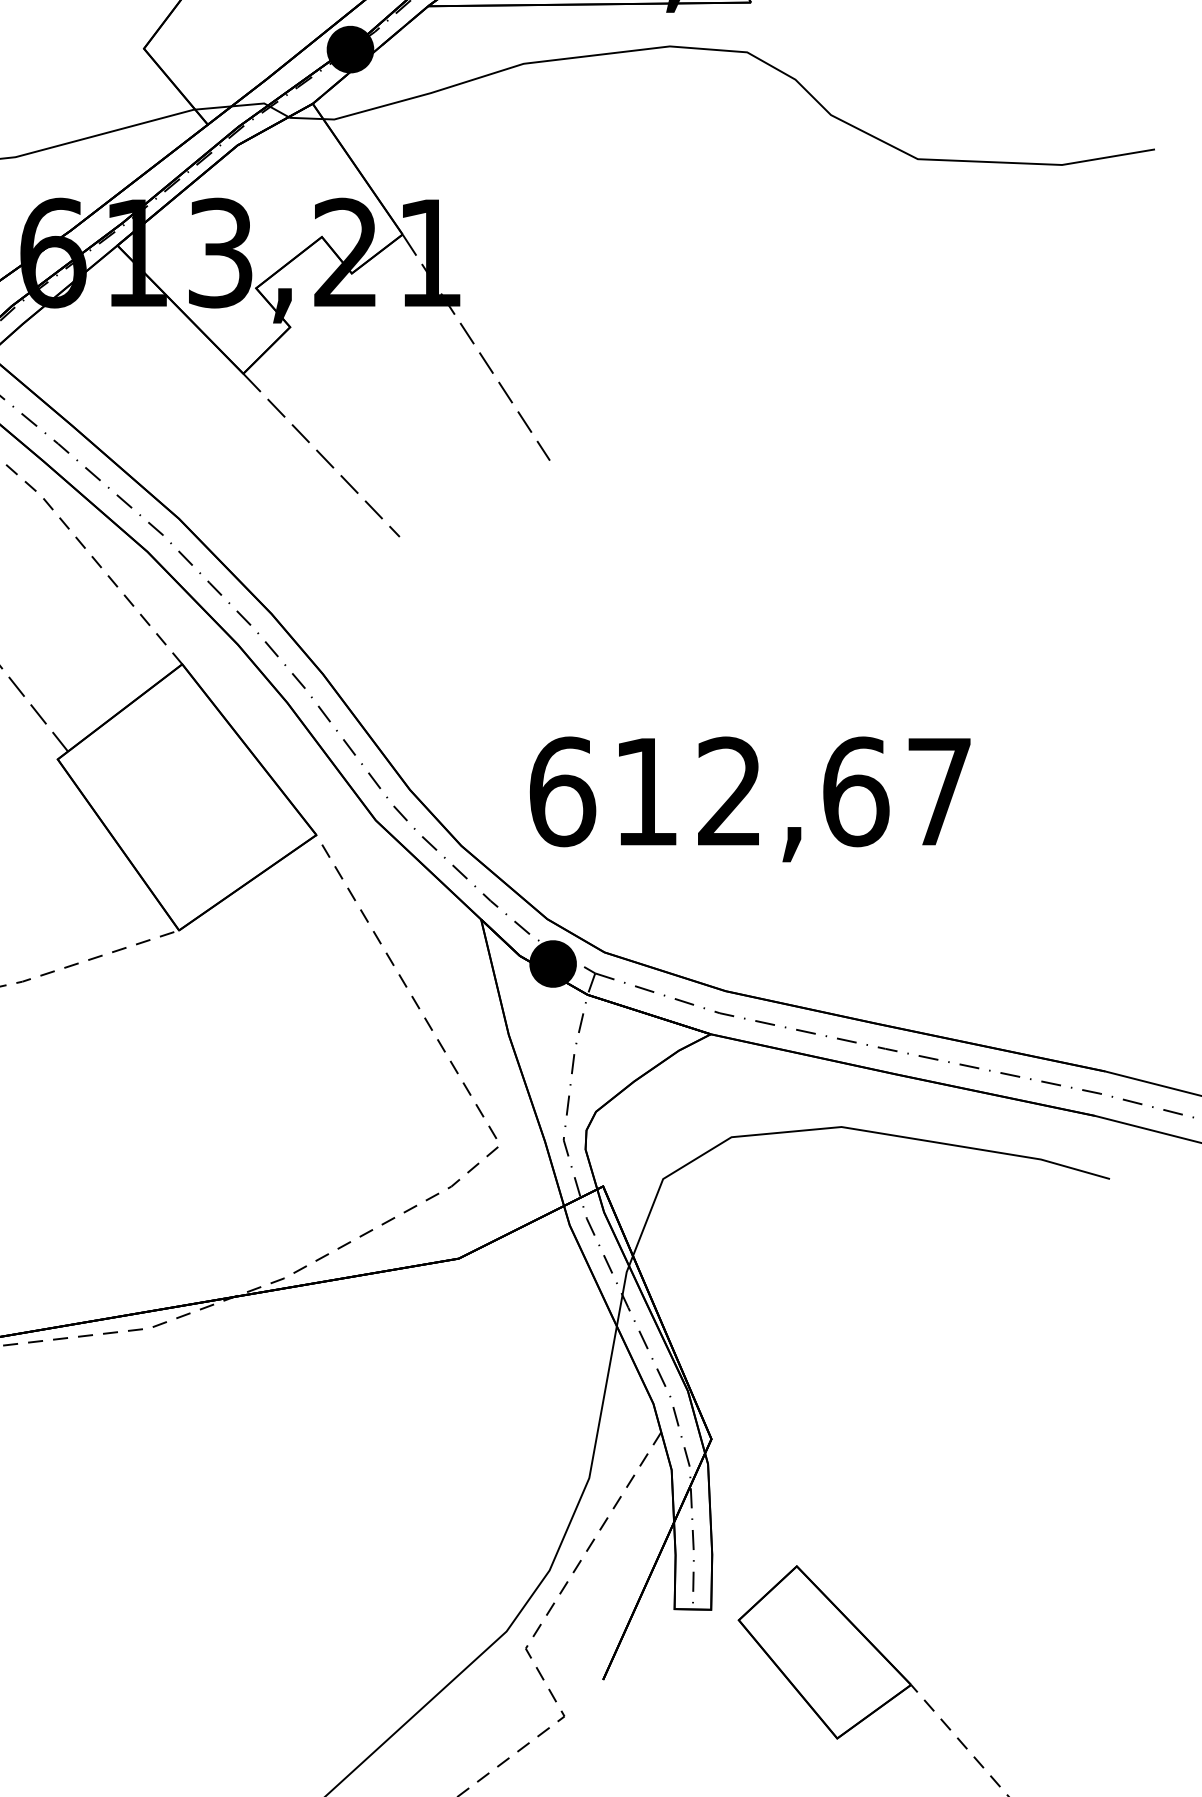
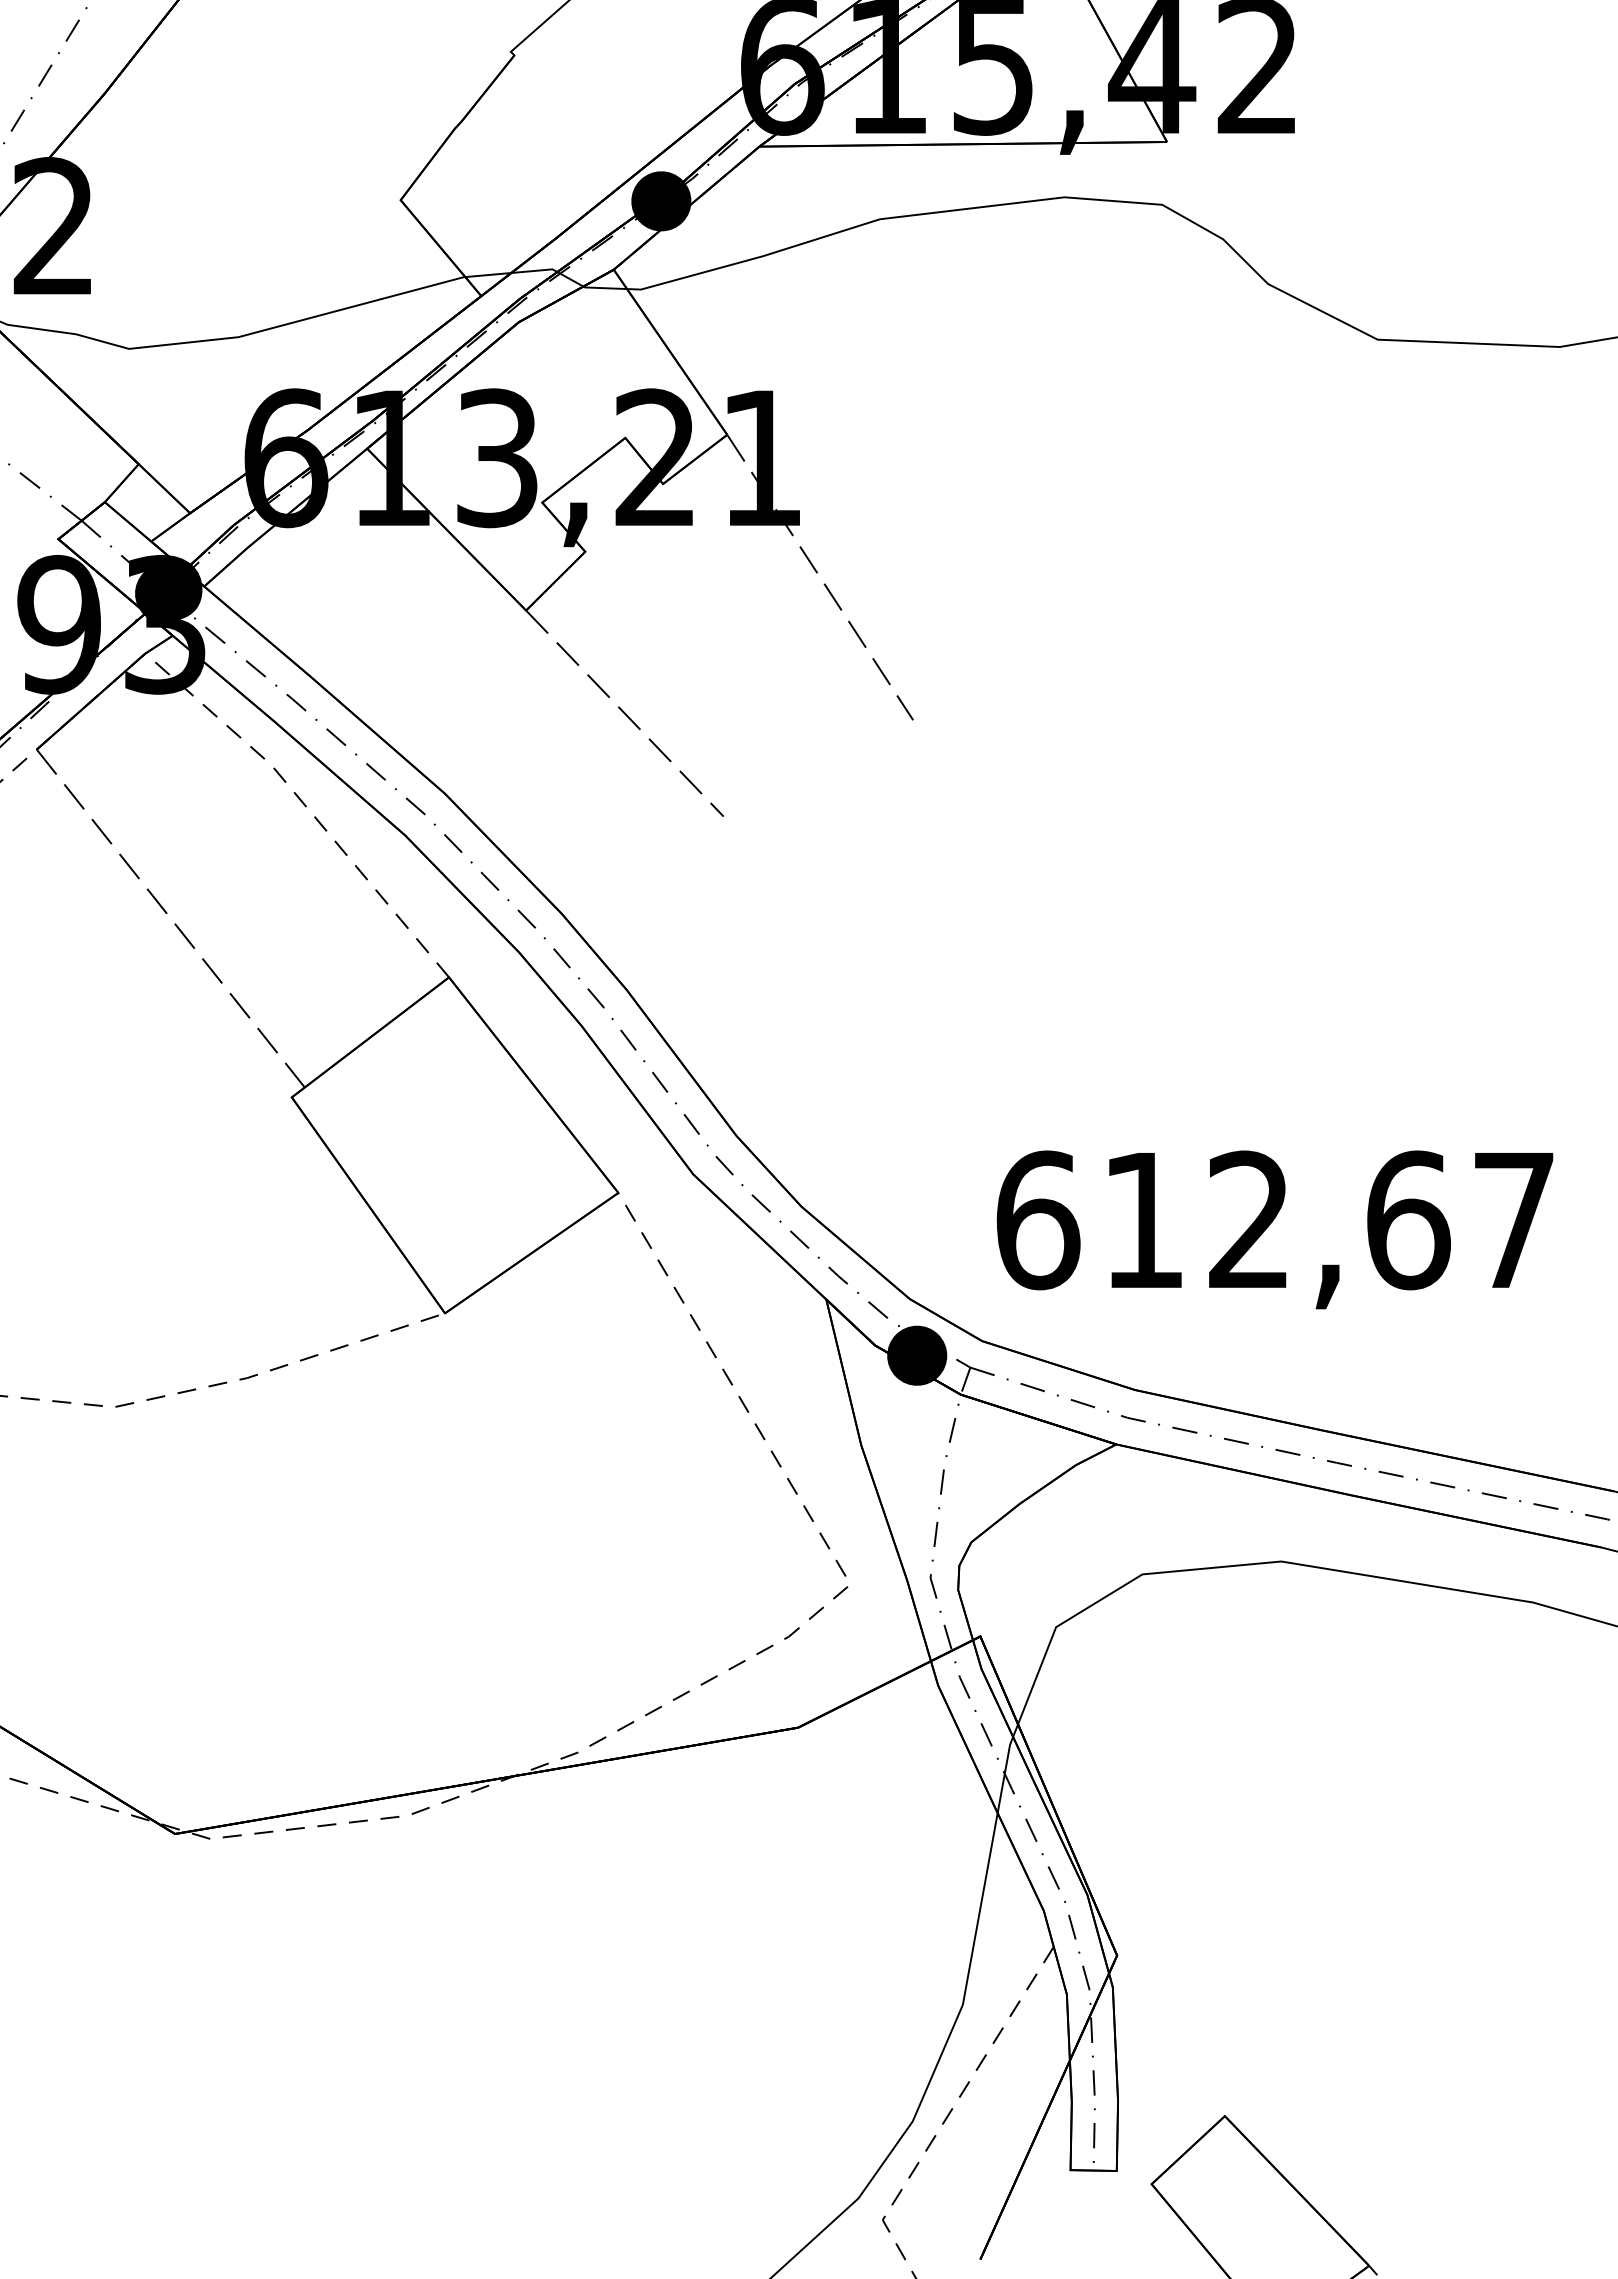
text: (749, 799) -> (1274, 1229), moved

